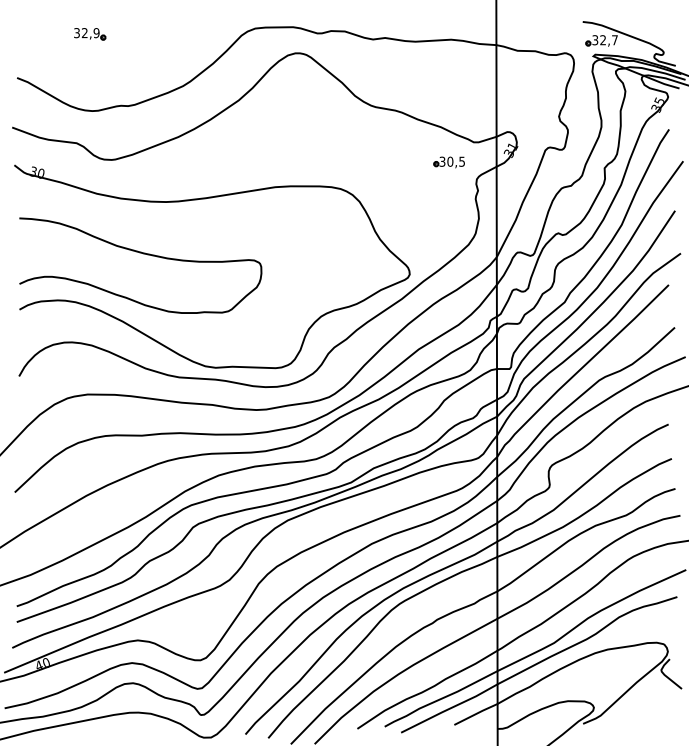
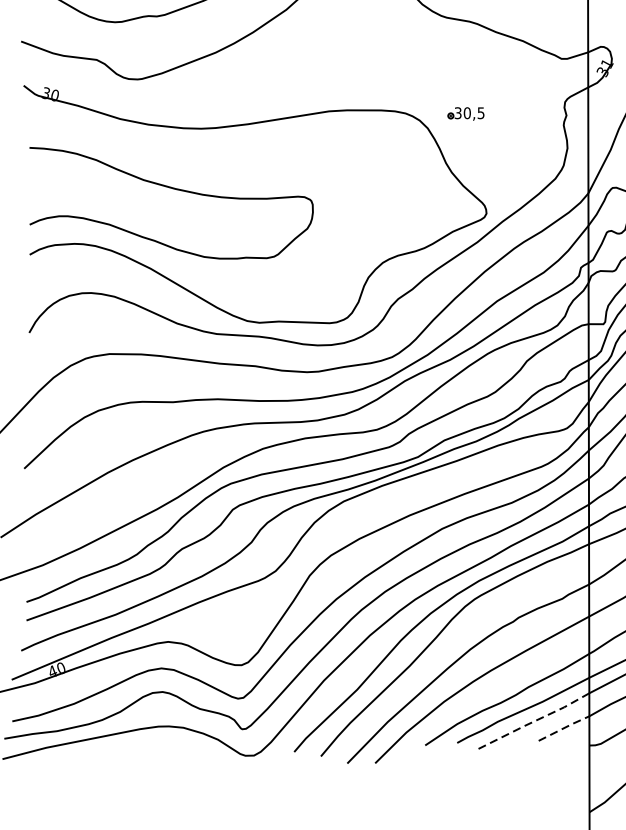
part: (448, 162) -> (465, 114), moved
line: (449, 708) -> (533, 721), solid -> dashed
line: (476, 713) -> (564, 727), solid -> dashed

